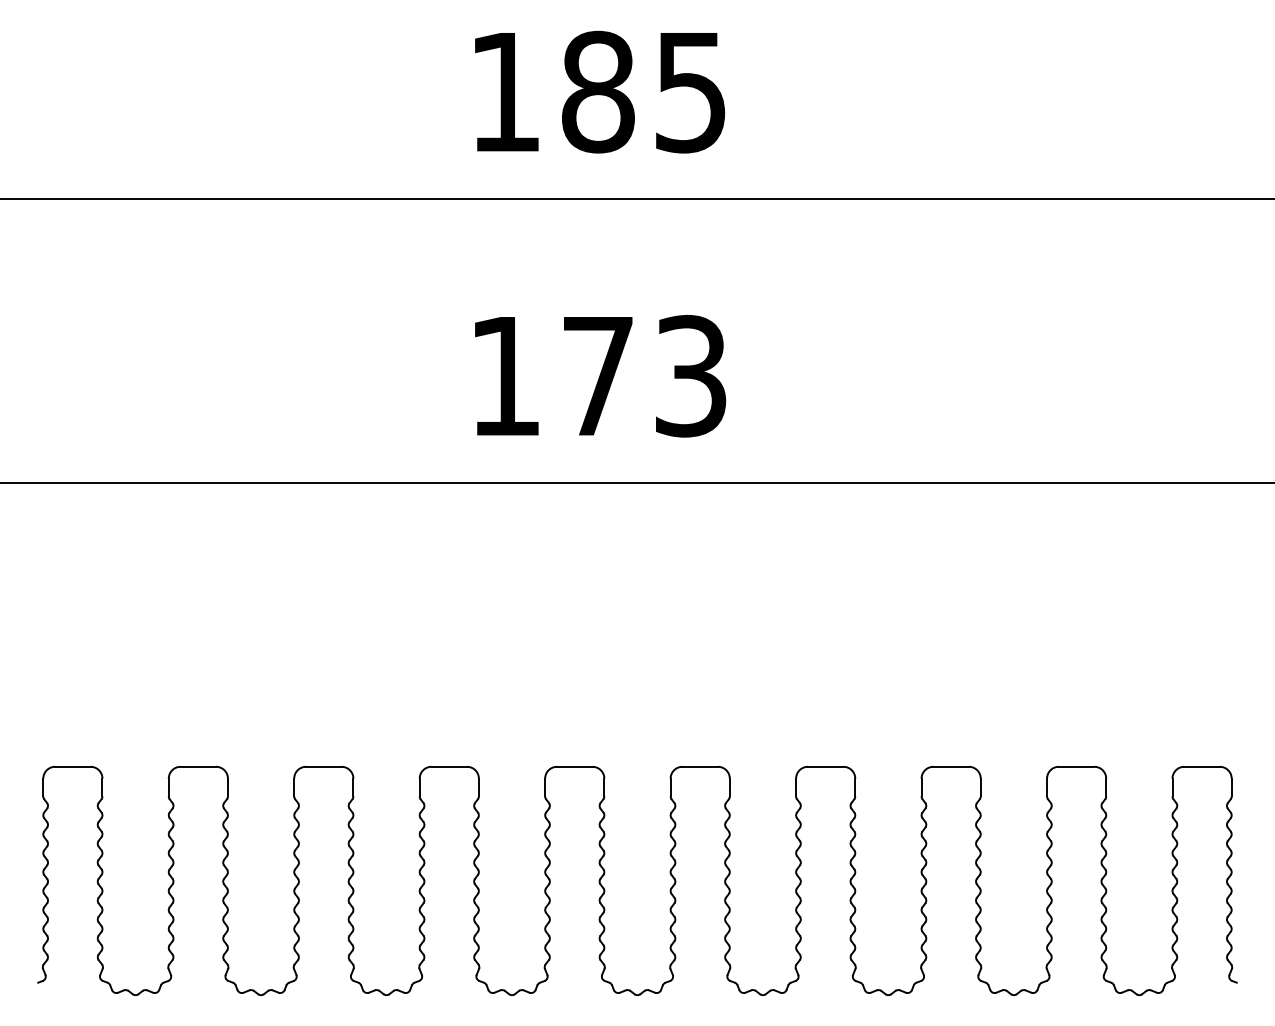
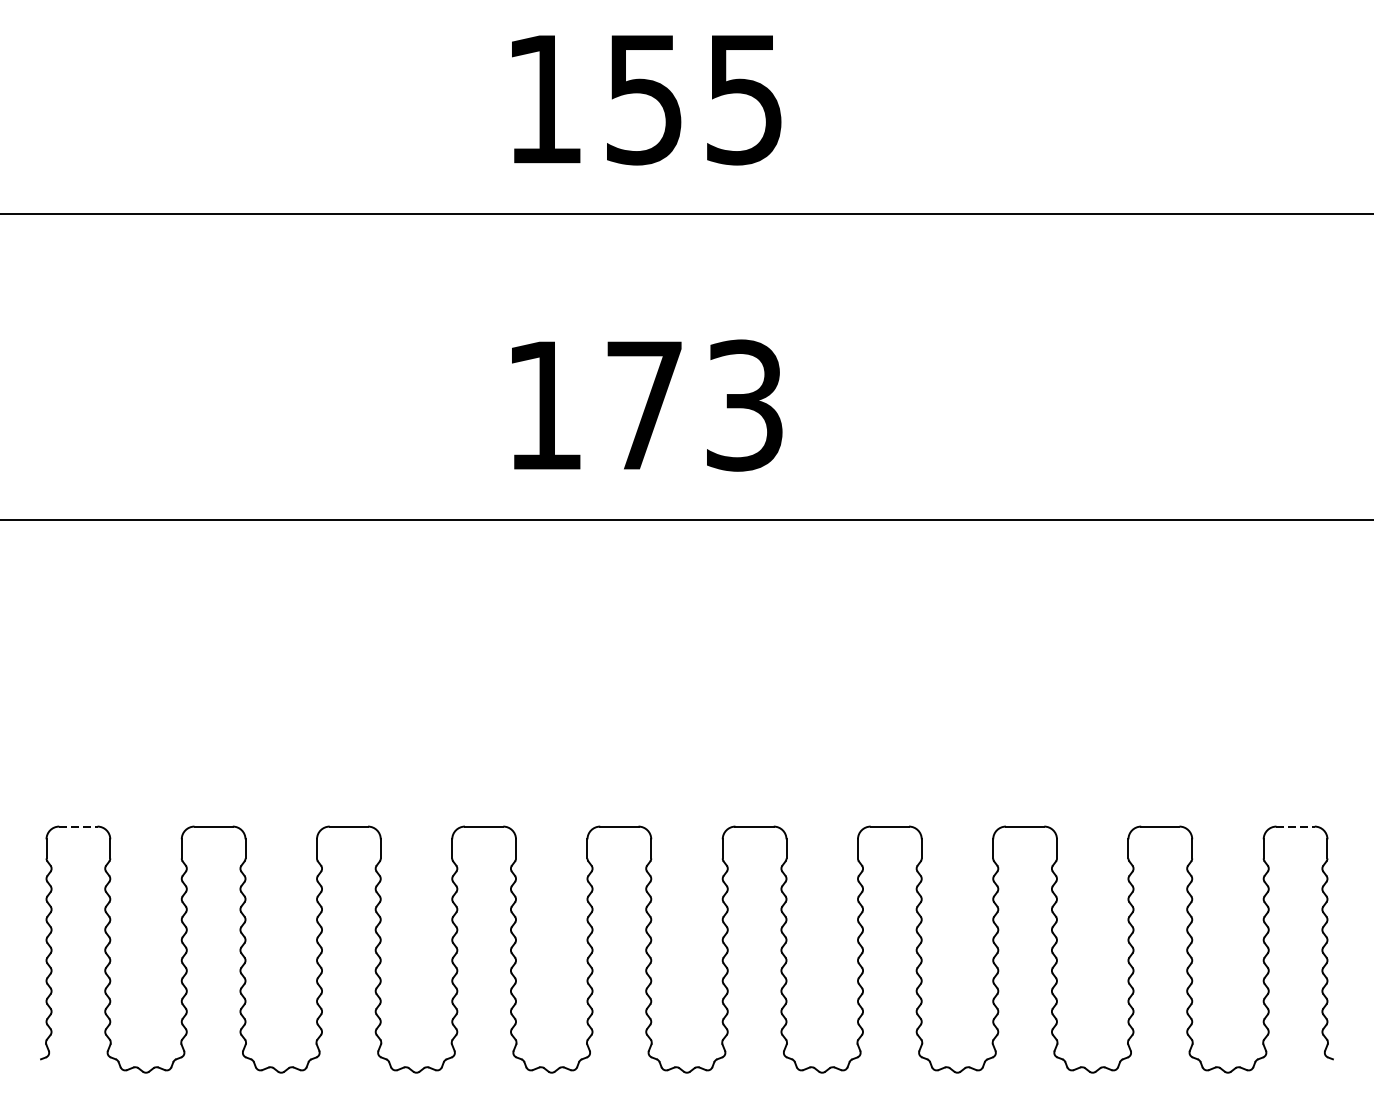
text: (598, 91) -> (644, 98), 185 -> 155
line: (72, 766) -> (77, 826), solid -> dashed
line: (1202, 766) -> (1296, 826), solid -> dashed

